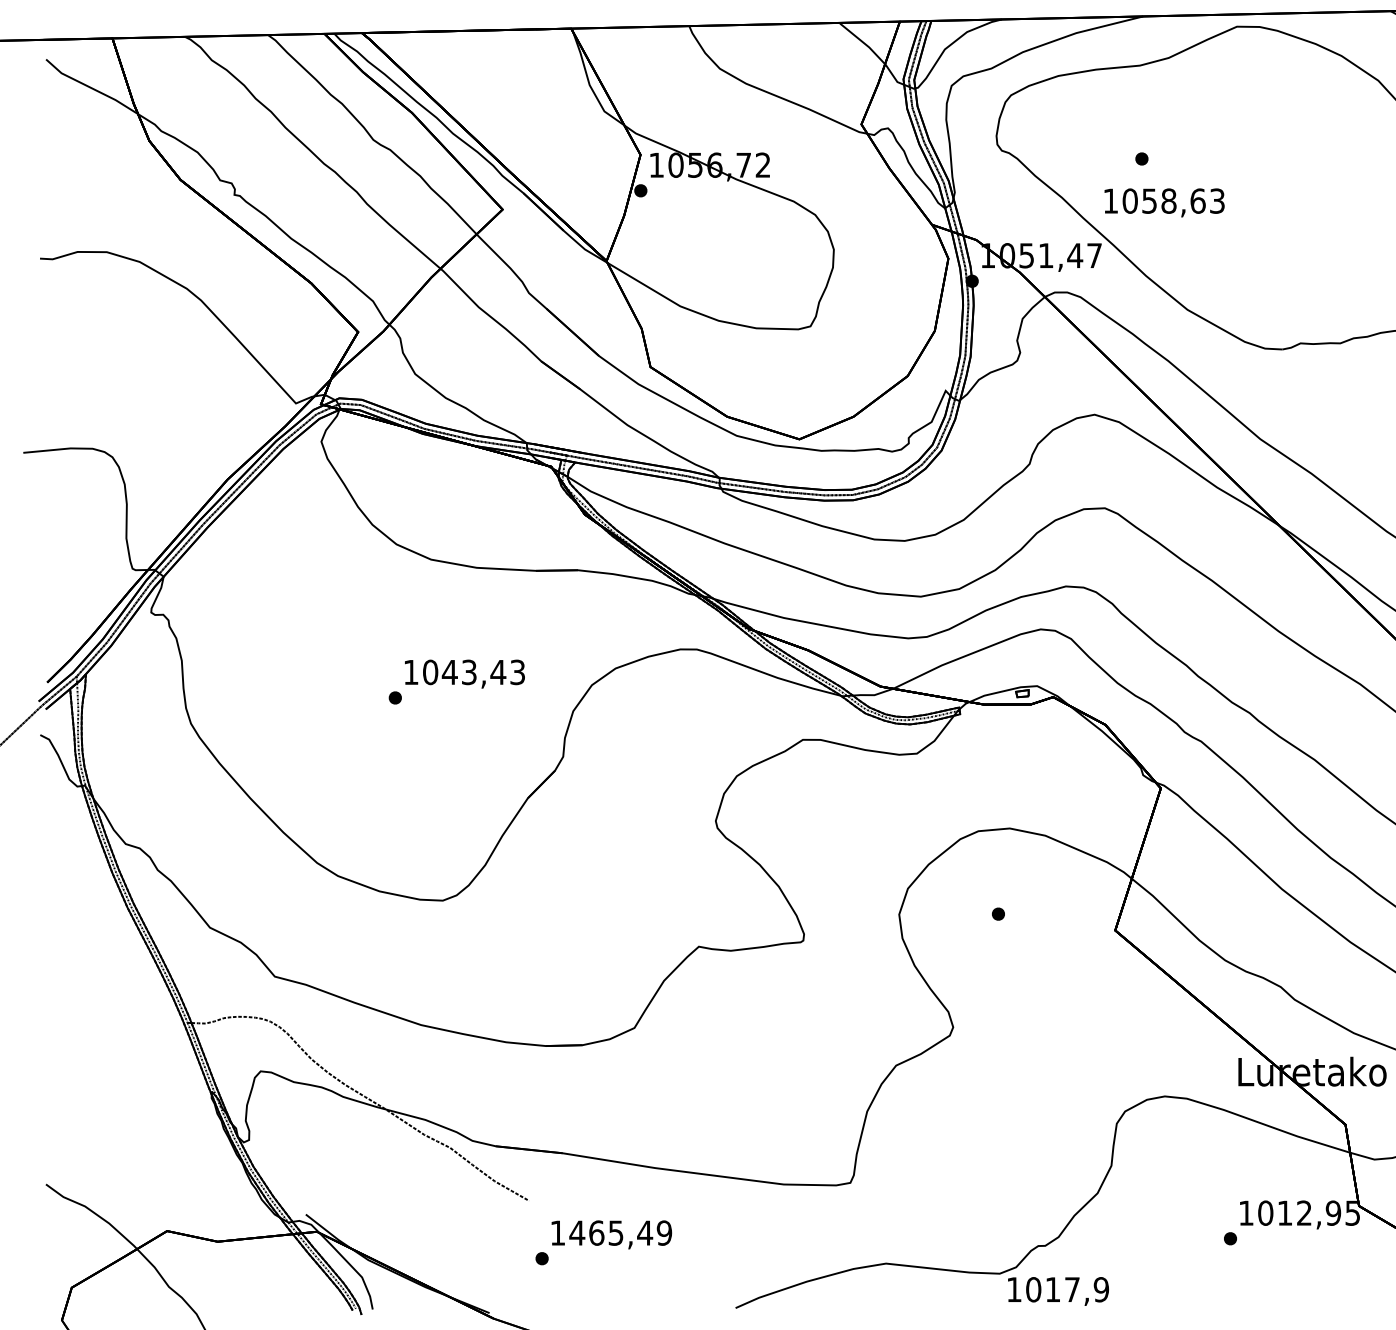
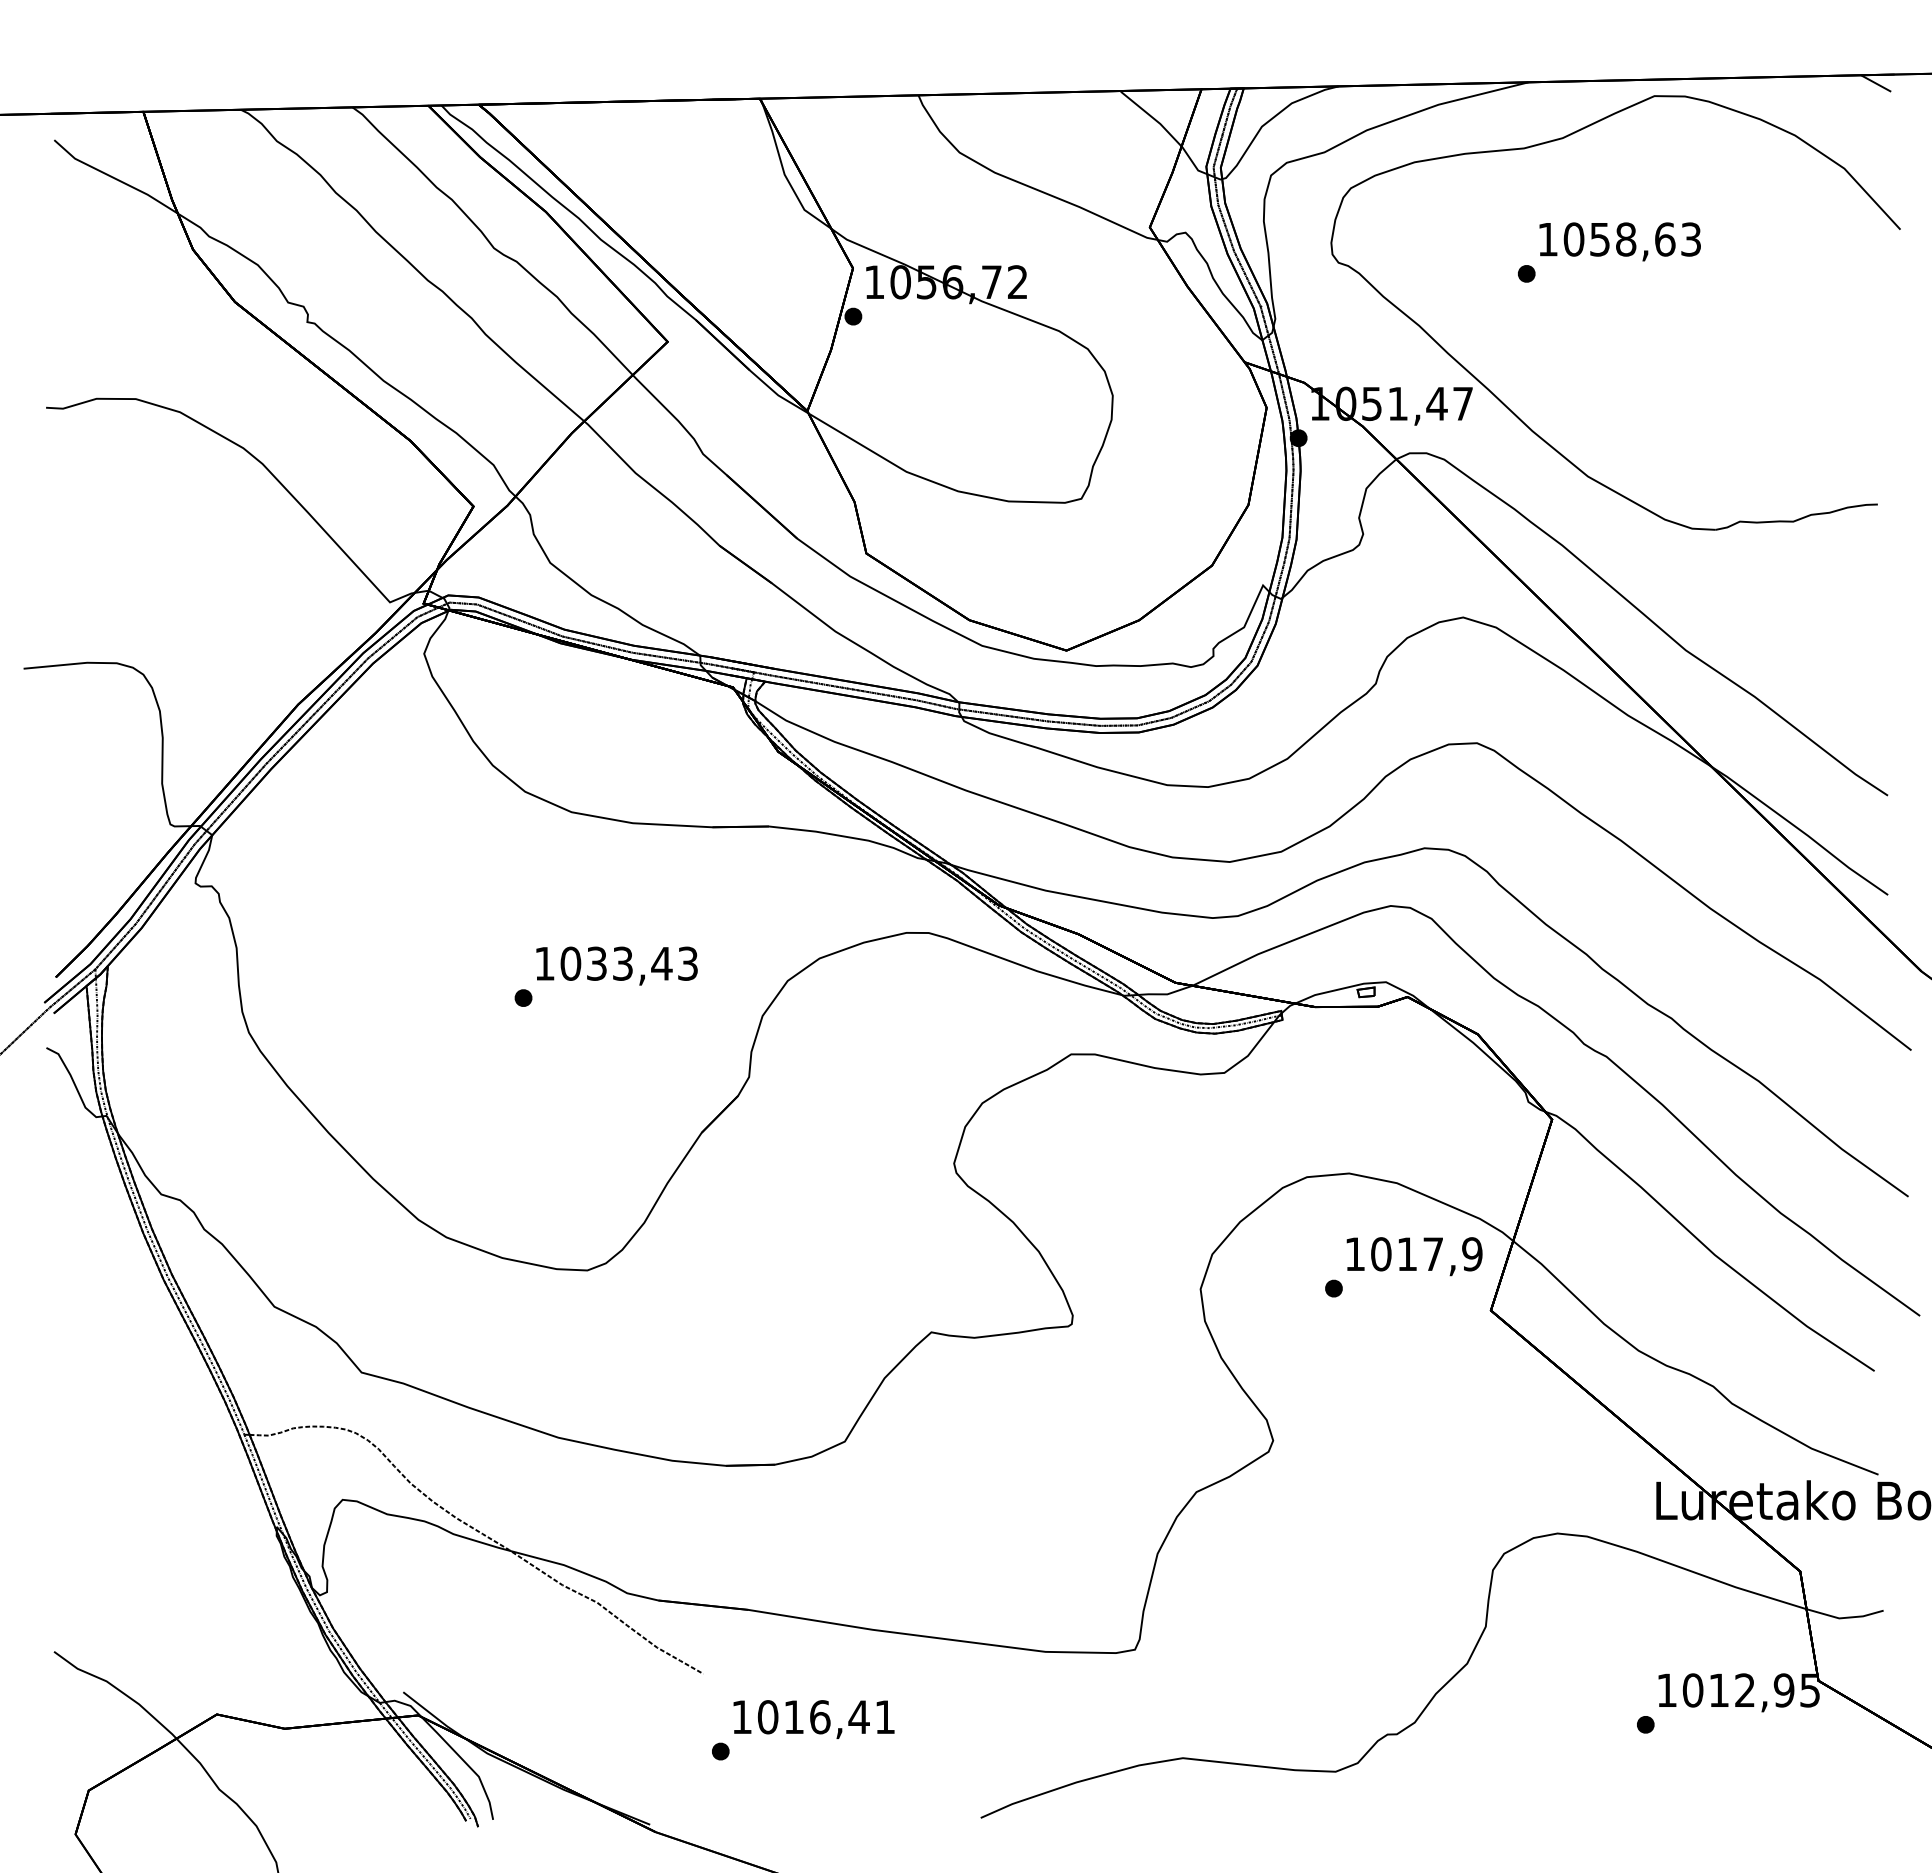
text: (1164, 202) -> (1619, 241), moved
text: (449, 672) -> (596, 963), 1043,43 -> 1033,43
text: (620, 1233) -> (826, 1717), 1465,49 -> 1016,41
text: (1058, 1291) -> (1414, 1256), moved

